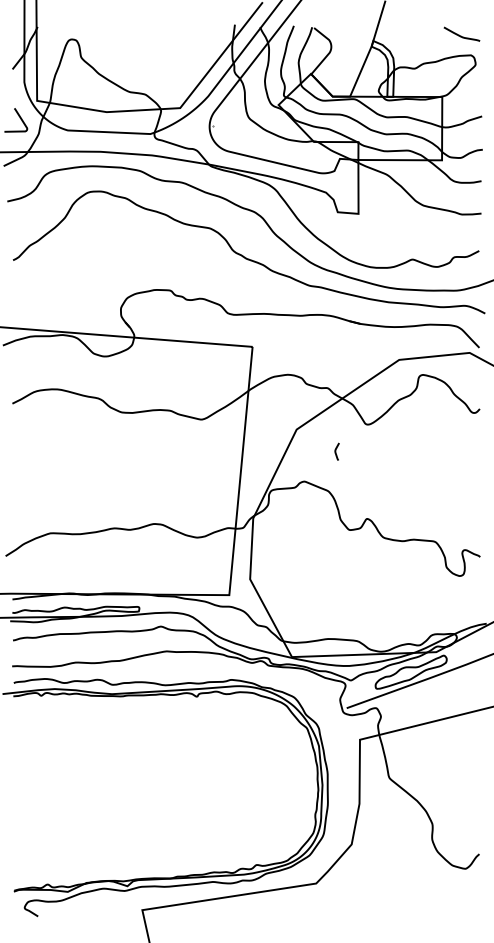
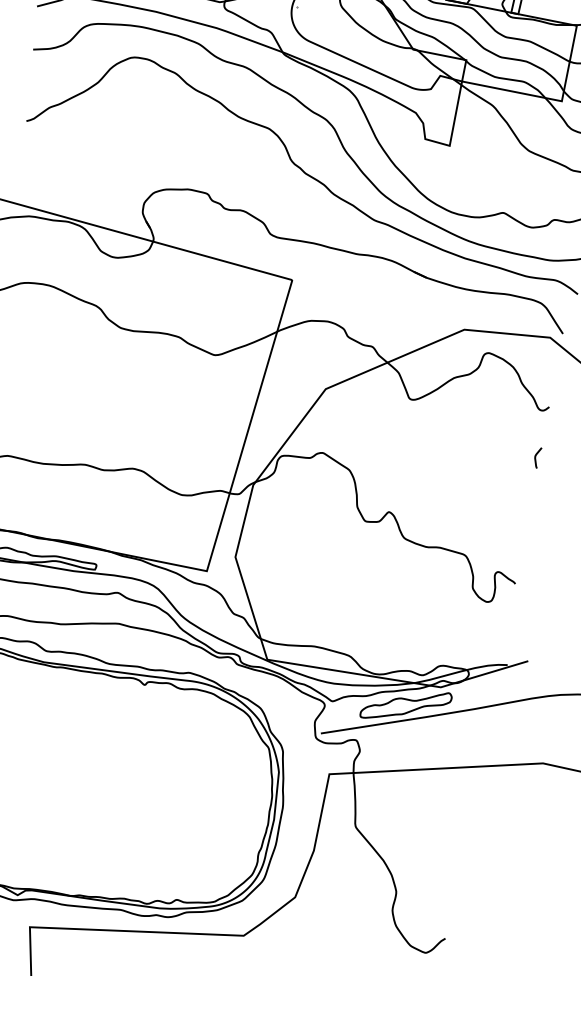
curve: (336, 451) -> (536, 457), moved

